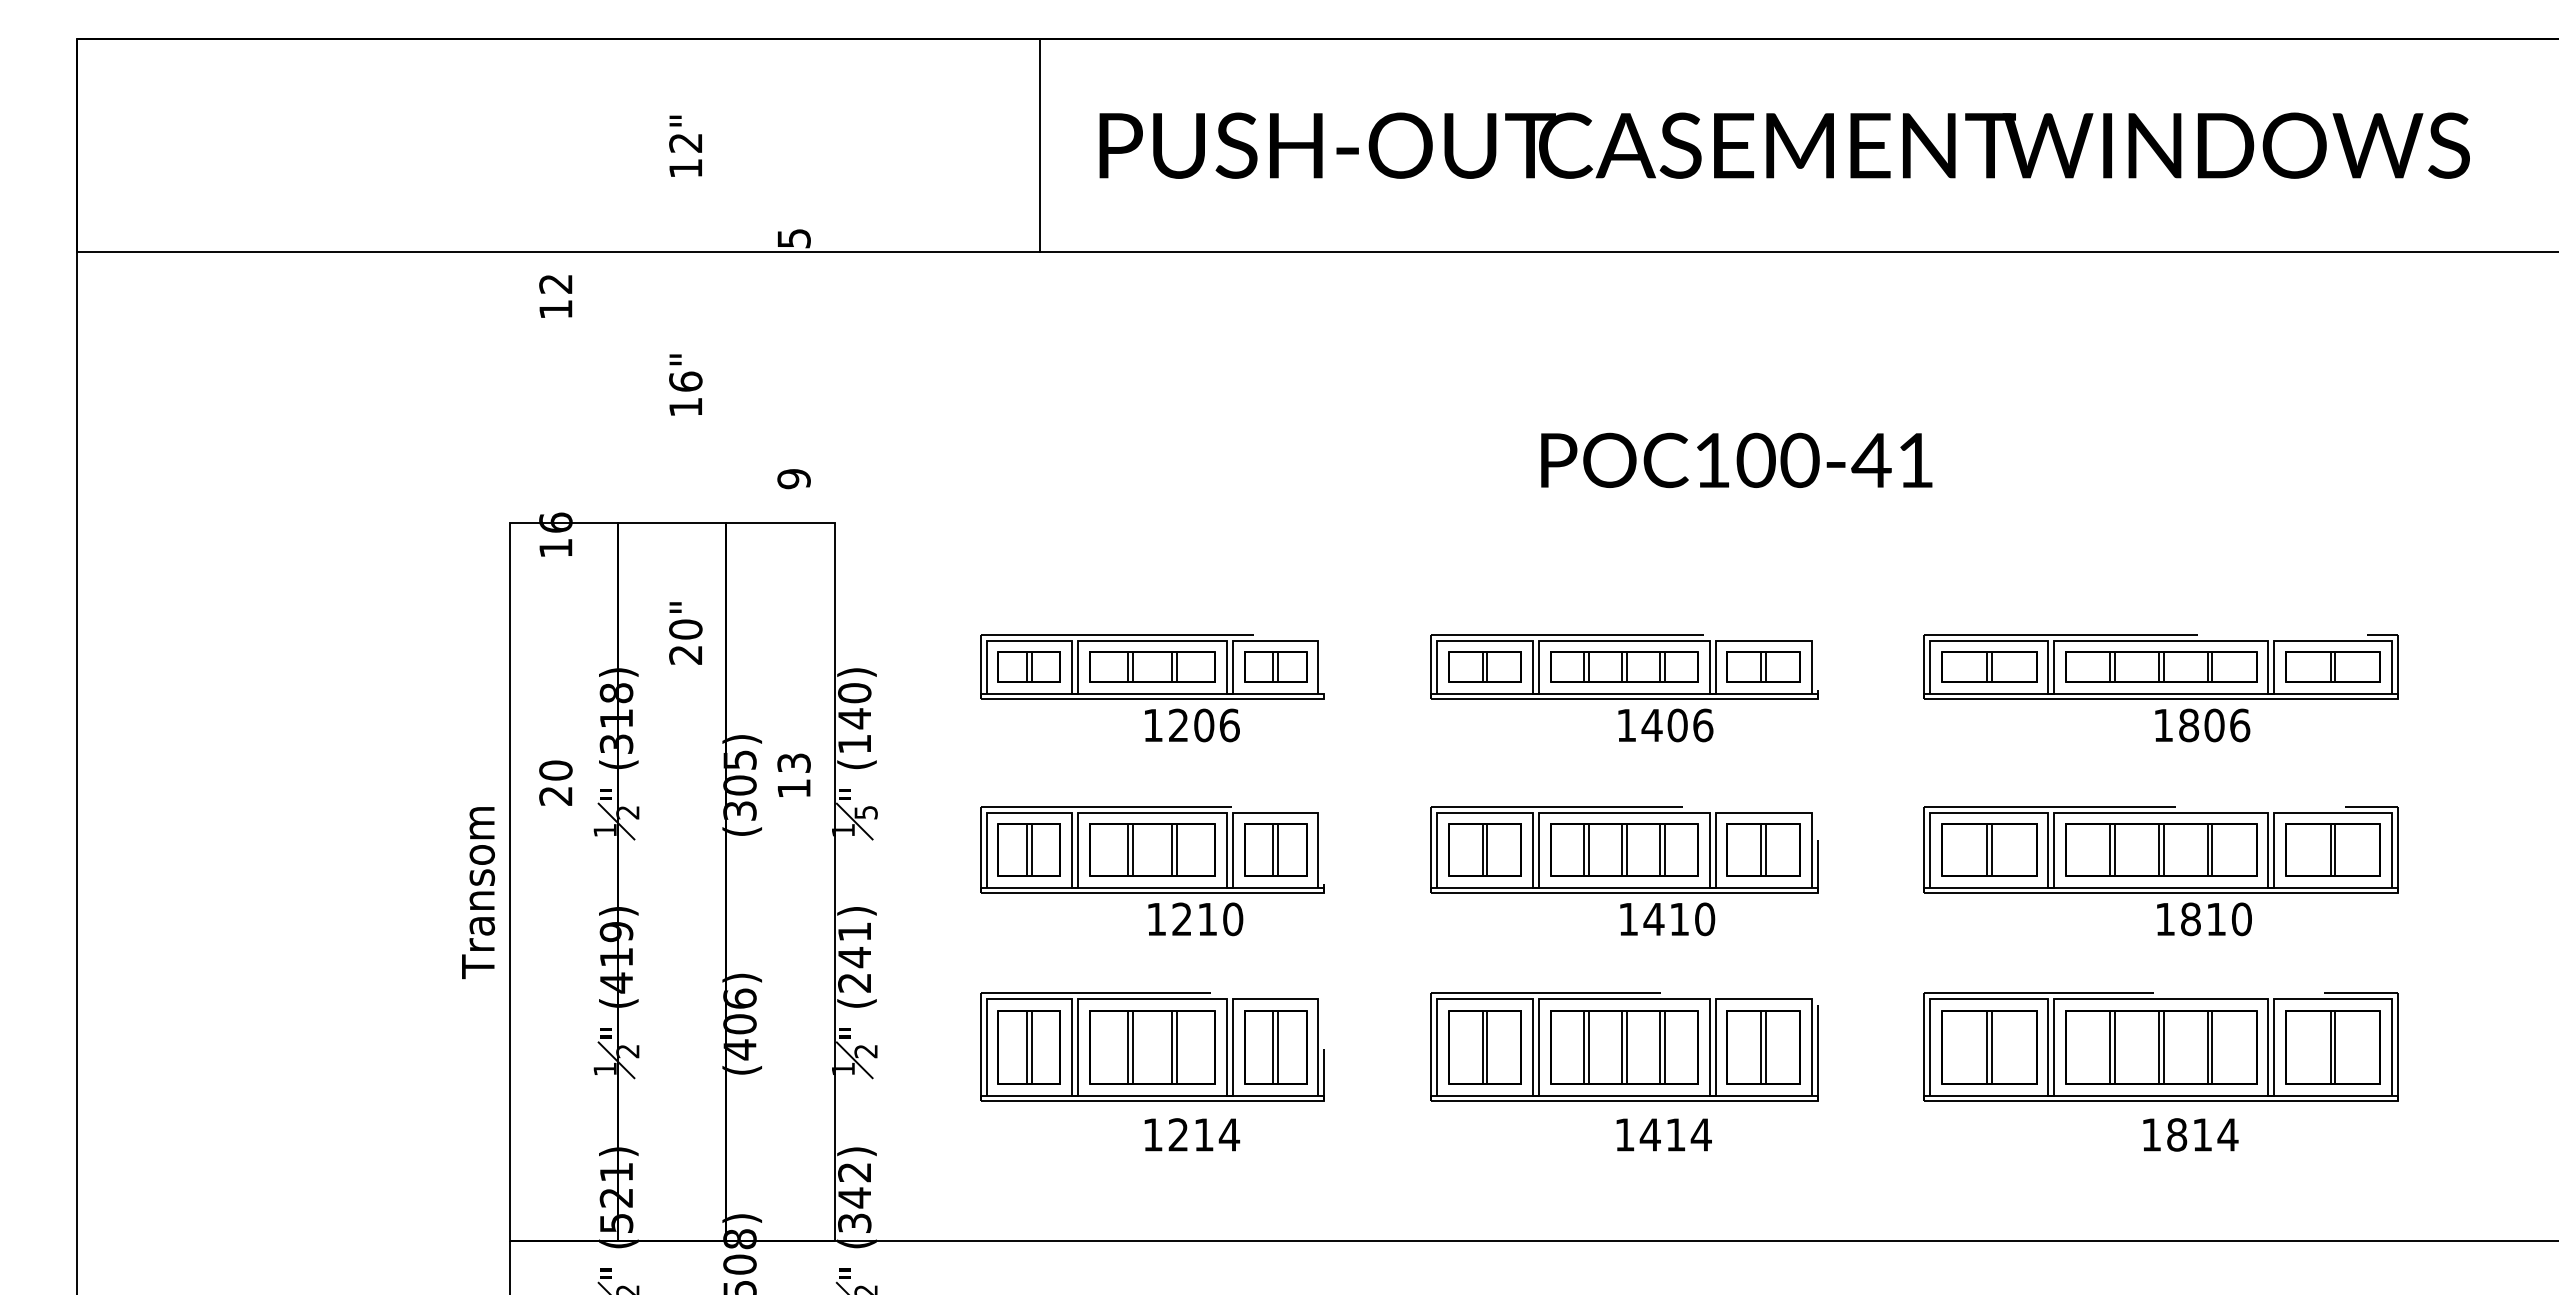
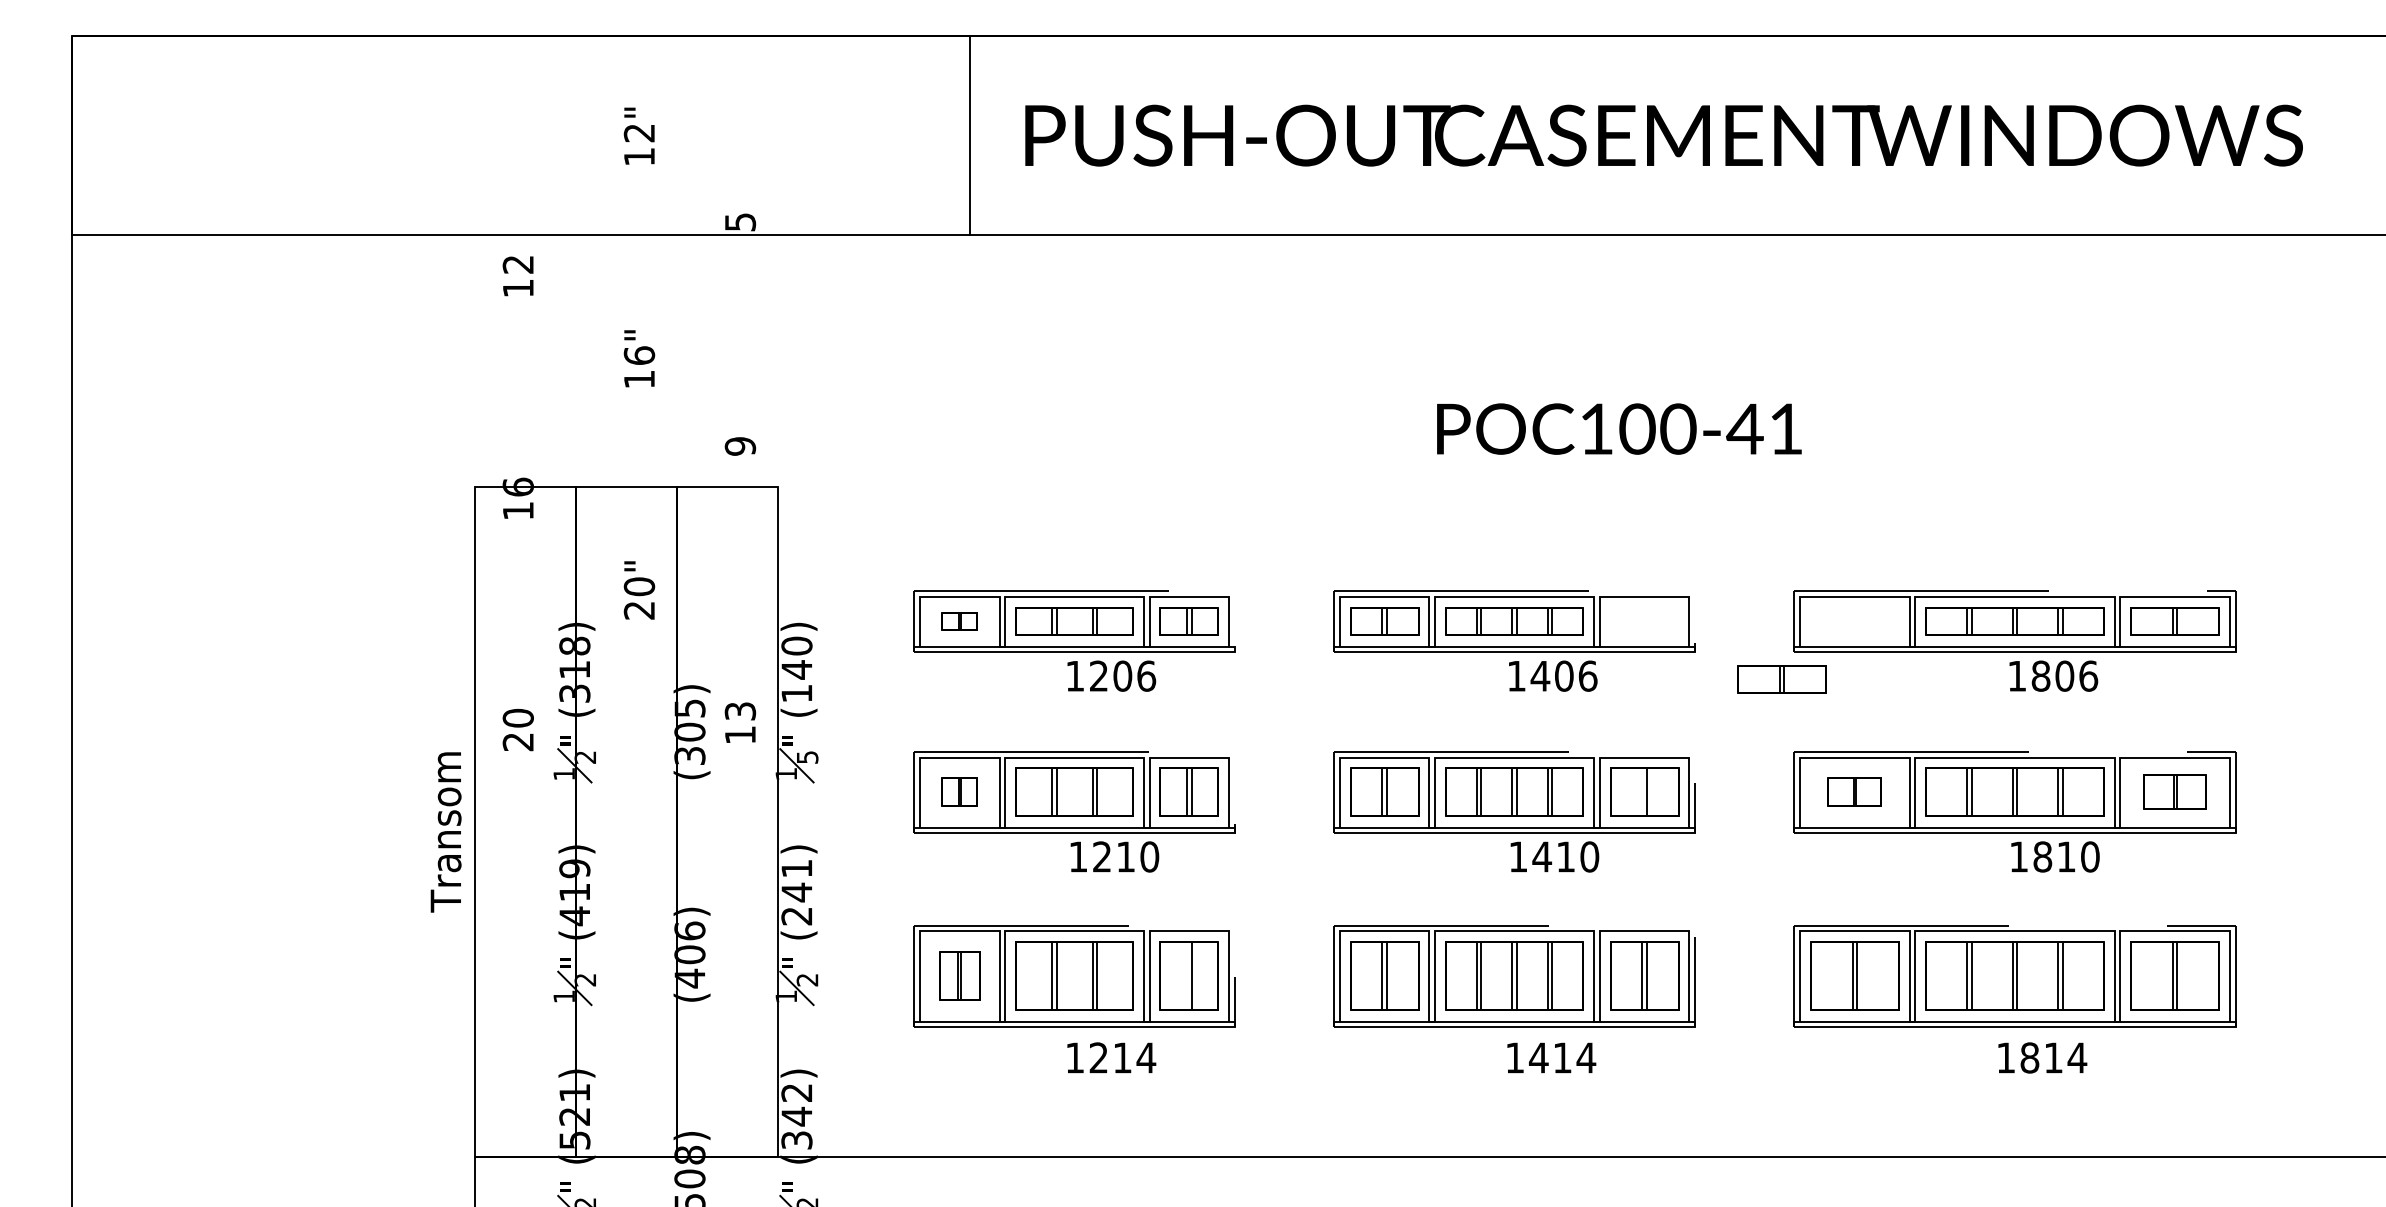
part: (1029, 666) -> (959, 621), size x0.6
part: (1763, 666) -> (1644, 621), removed
part: (1988, 666) -> (1781, 679), moved
part: (1029, 849) -> (959, 791), size x0.6
part: (1988, 849) -> (1854, 791), size x0.6
part: (2332, 849) -> (2174, 791), size x0.7
line: (1761, 850) -> (1642, 792), removed
part: (1029, 1046) -> (959, 975), size x0.7
line: (1273, 1047) -> (1187, 976), removed

